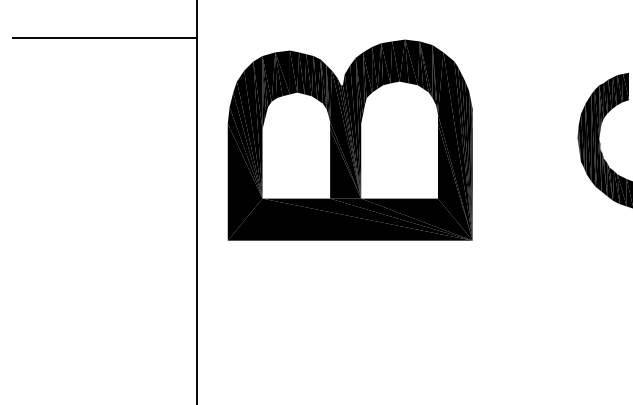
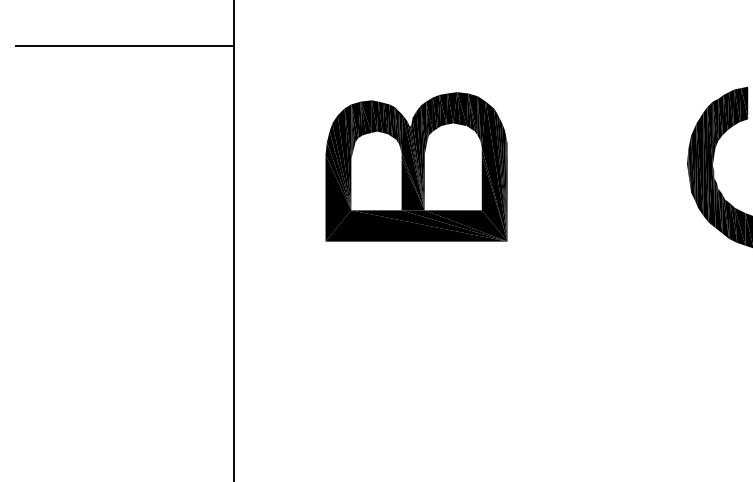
part: (350, 139) -> (416, 166), size x0.62

